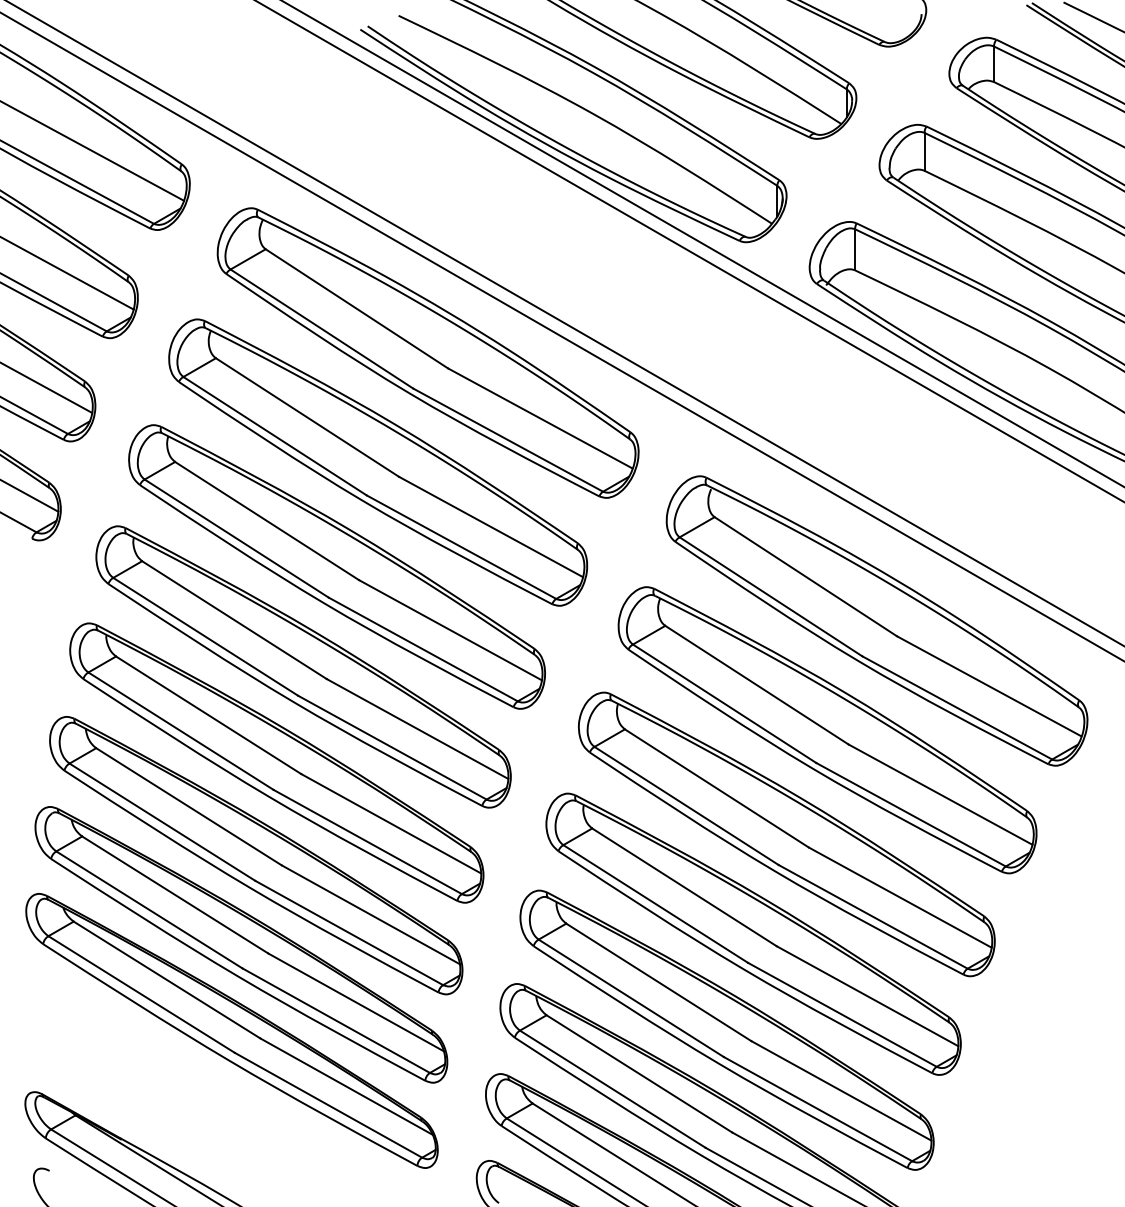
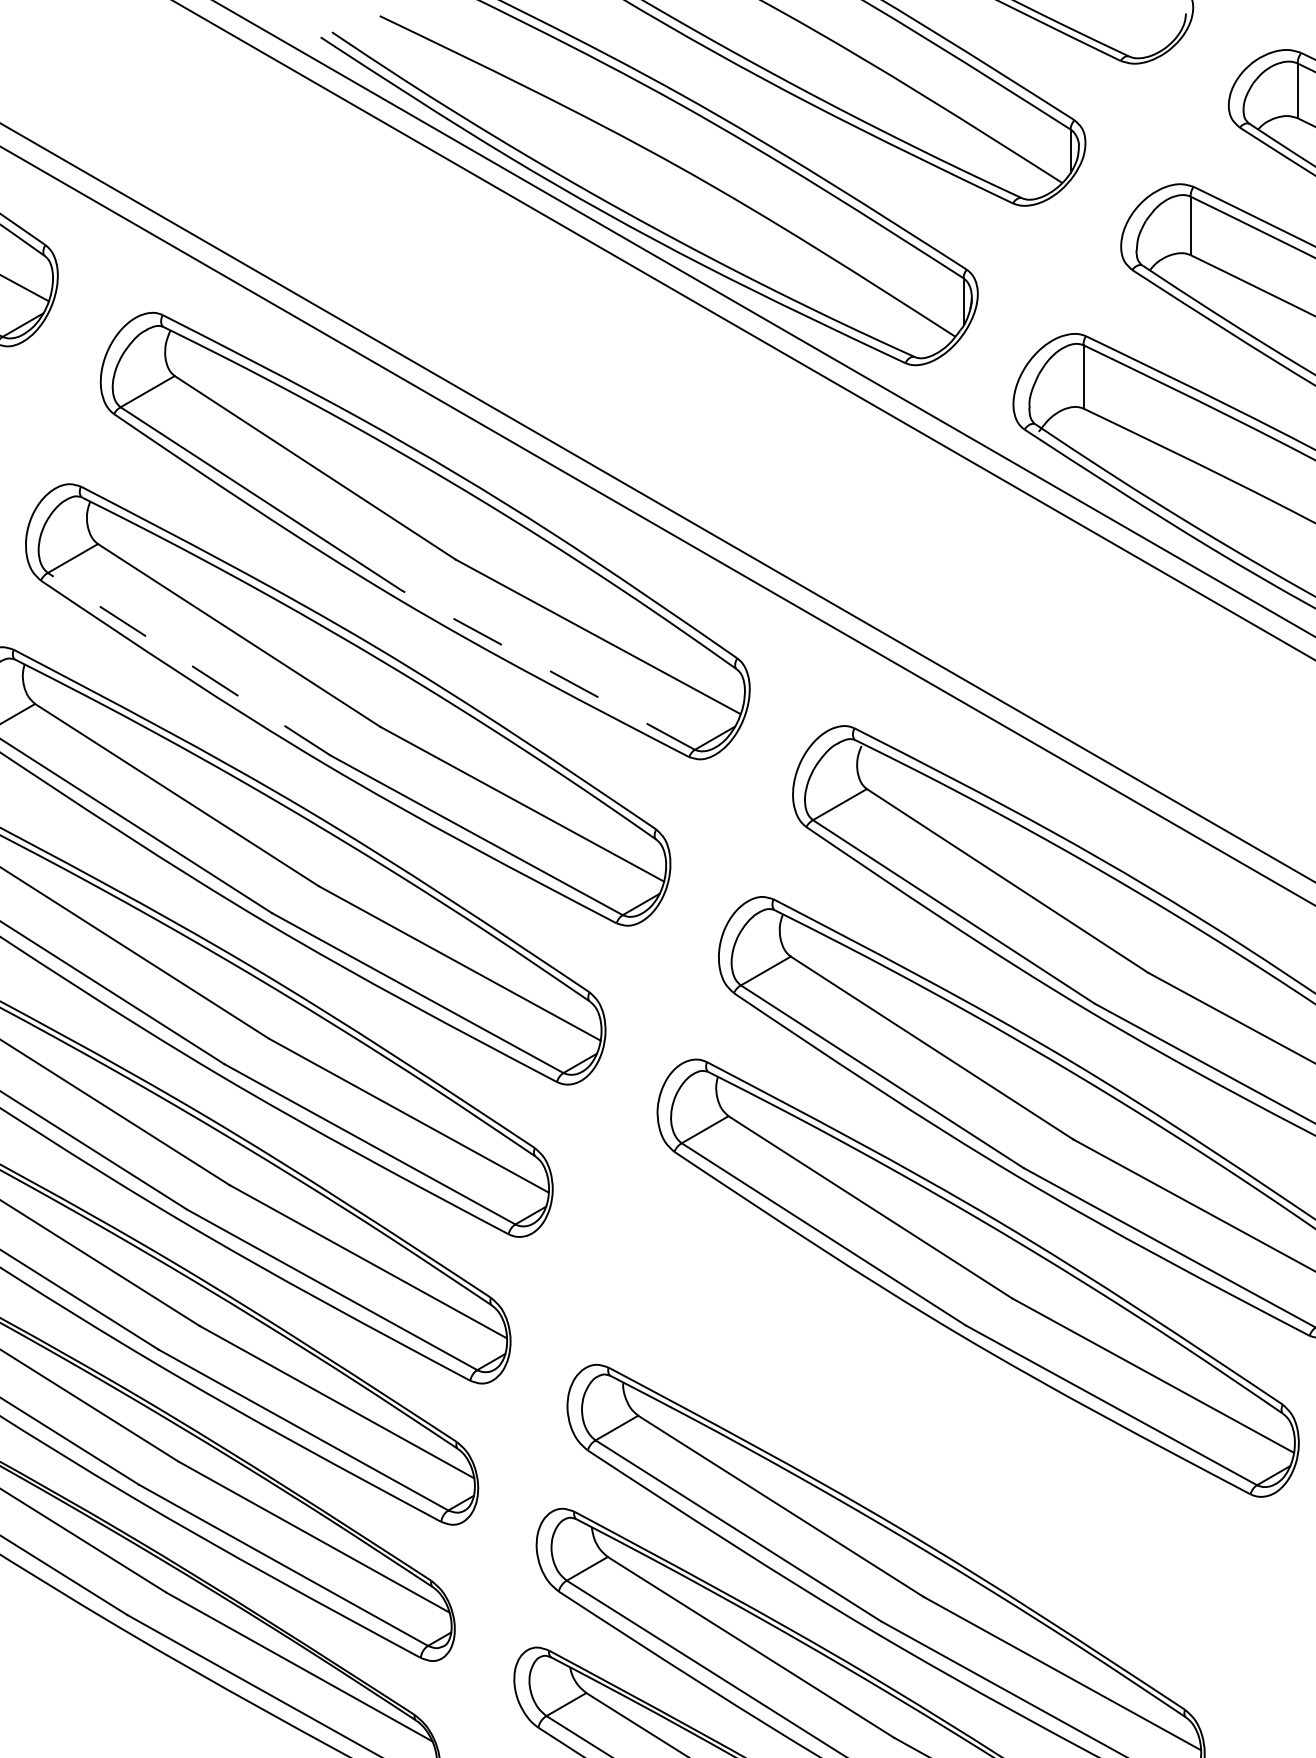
line: (274, 435) -> (188, 663), solid -> dashed
line: (507, 439) -> (547, 669), solid -> dashed
part: (753, 933) -> (926, 1430), removed

